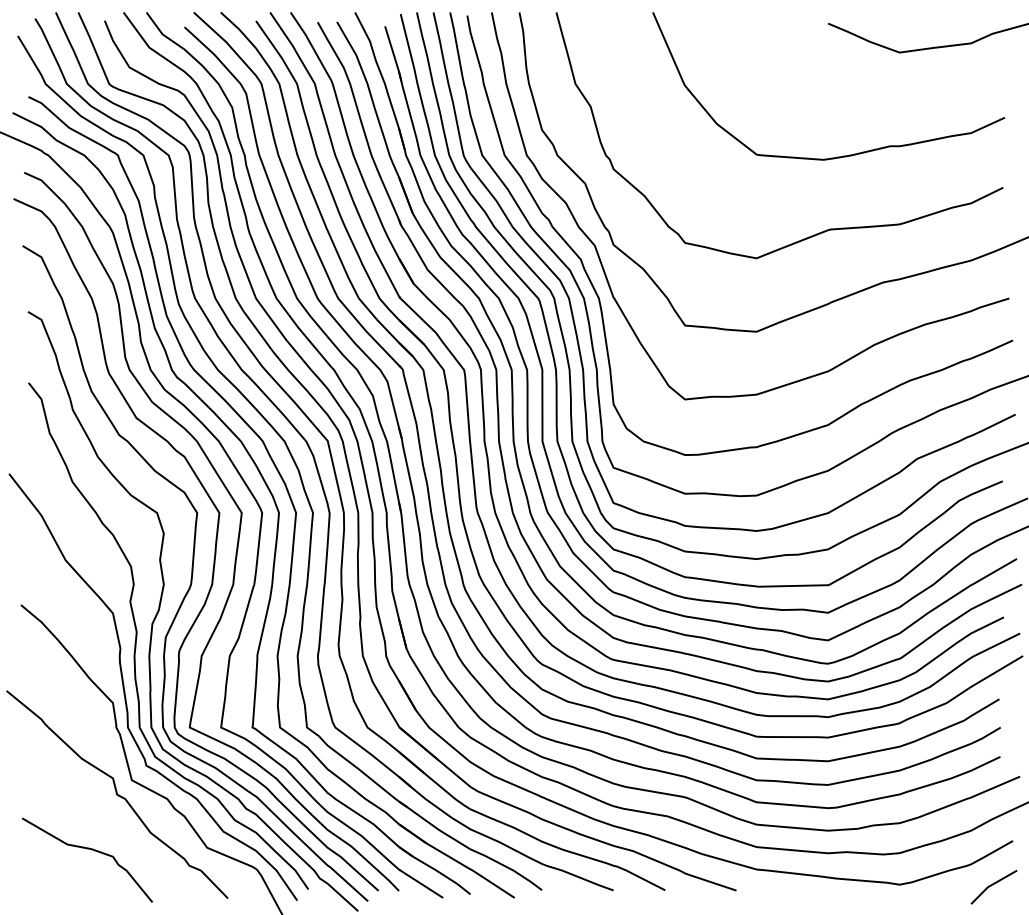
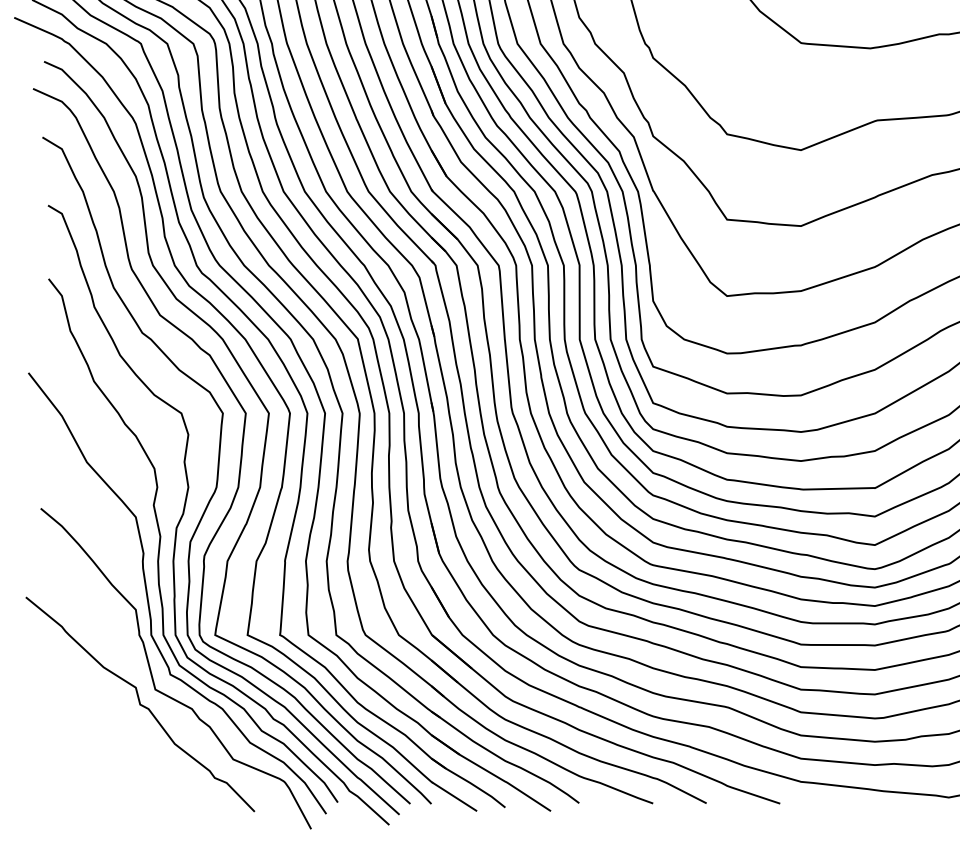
curve: (91, 850) -> (113, 762), removed

